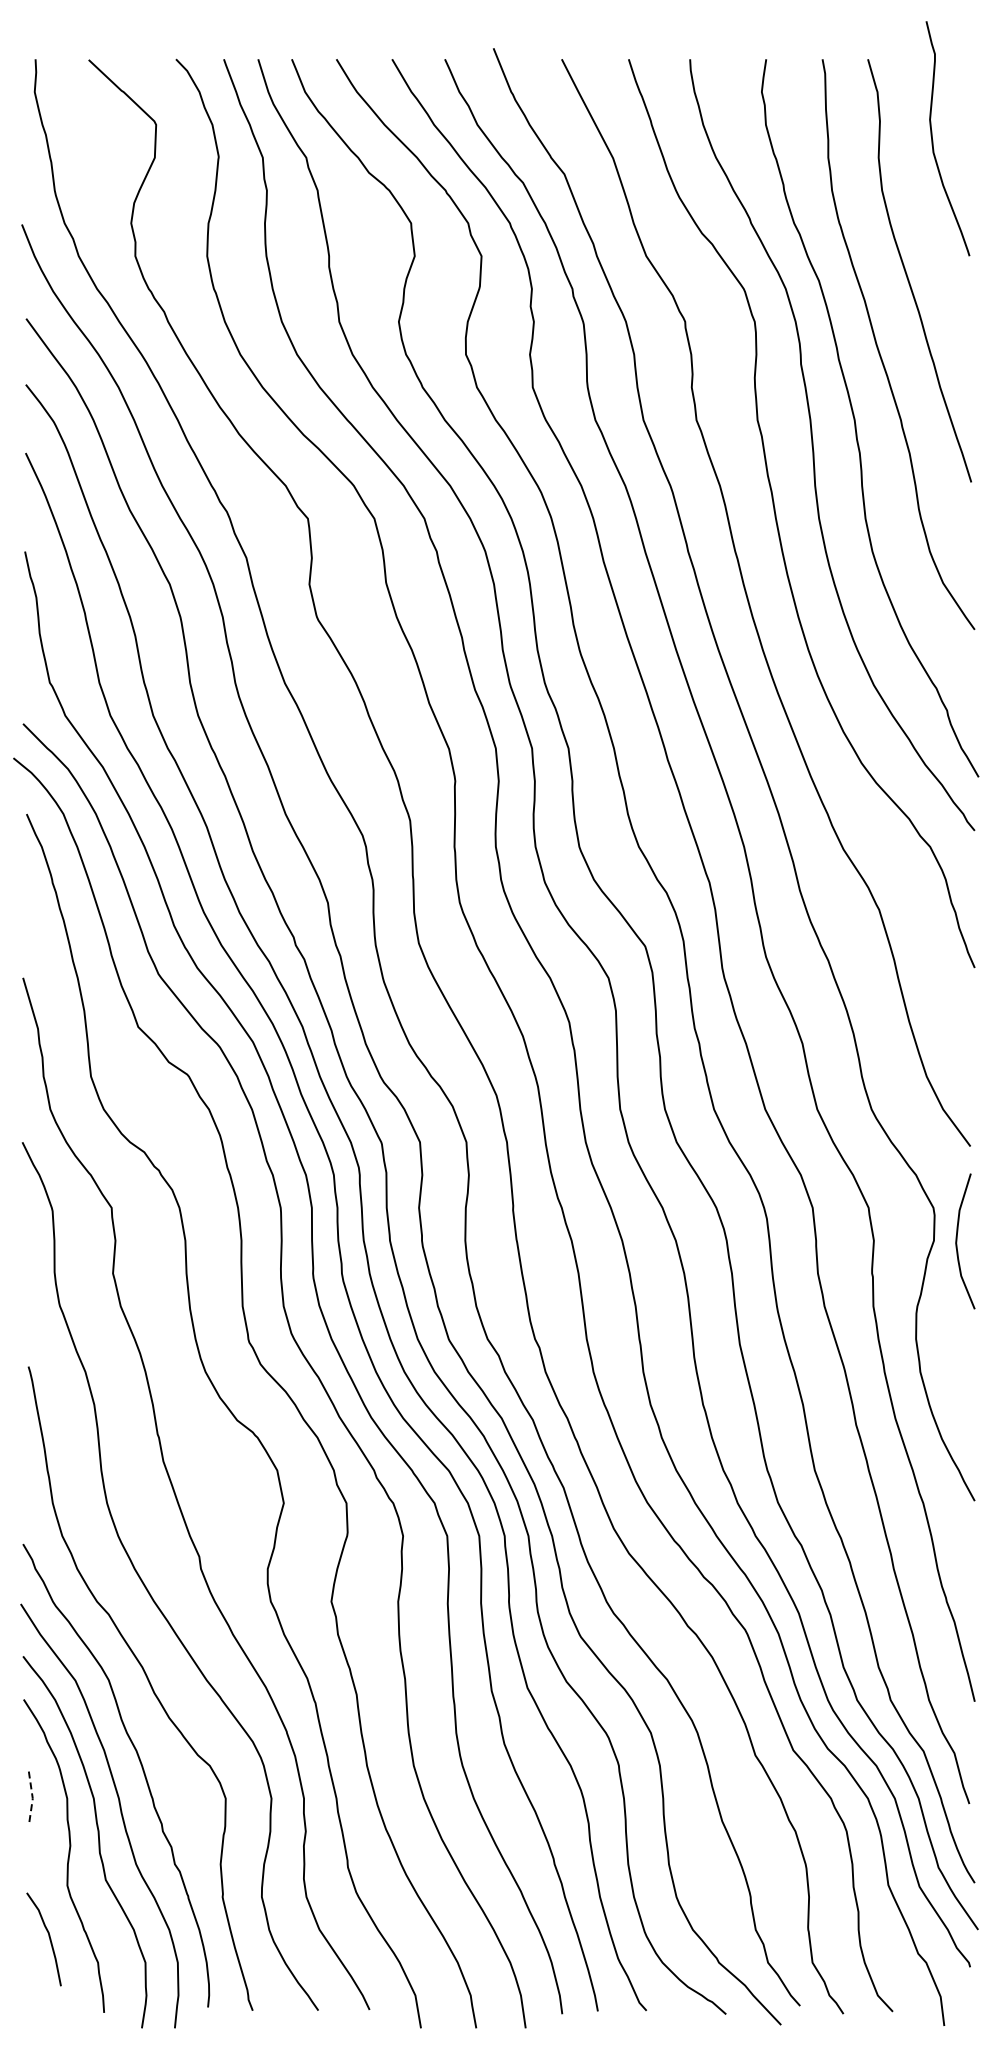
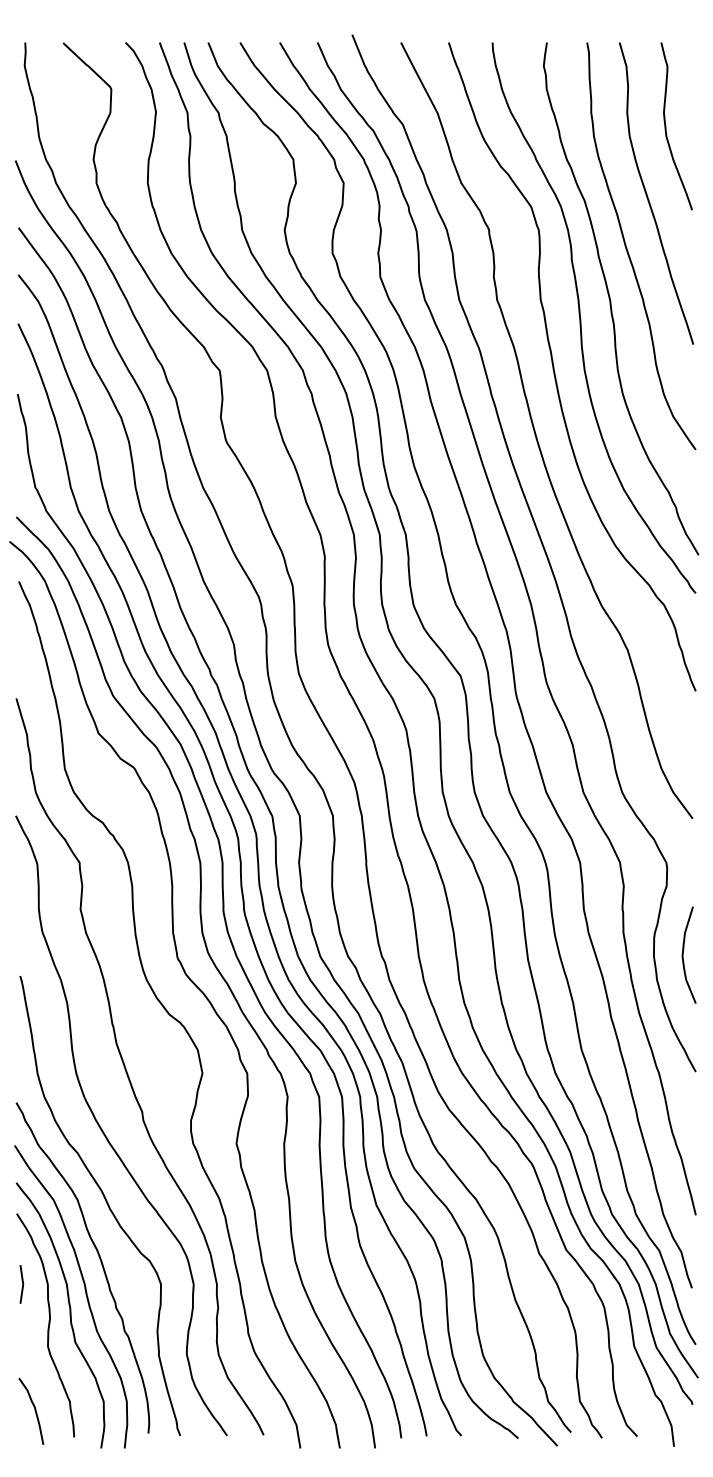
curve: (933, 140) -> (666, 127), moved
curve: (957, 1241) -> (683, 955), moved
line: (32, 1798) -> (23, 1284), dashed -> solid
curve: (48, 1936) -> (34, 1409), moved

